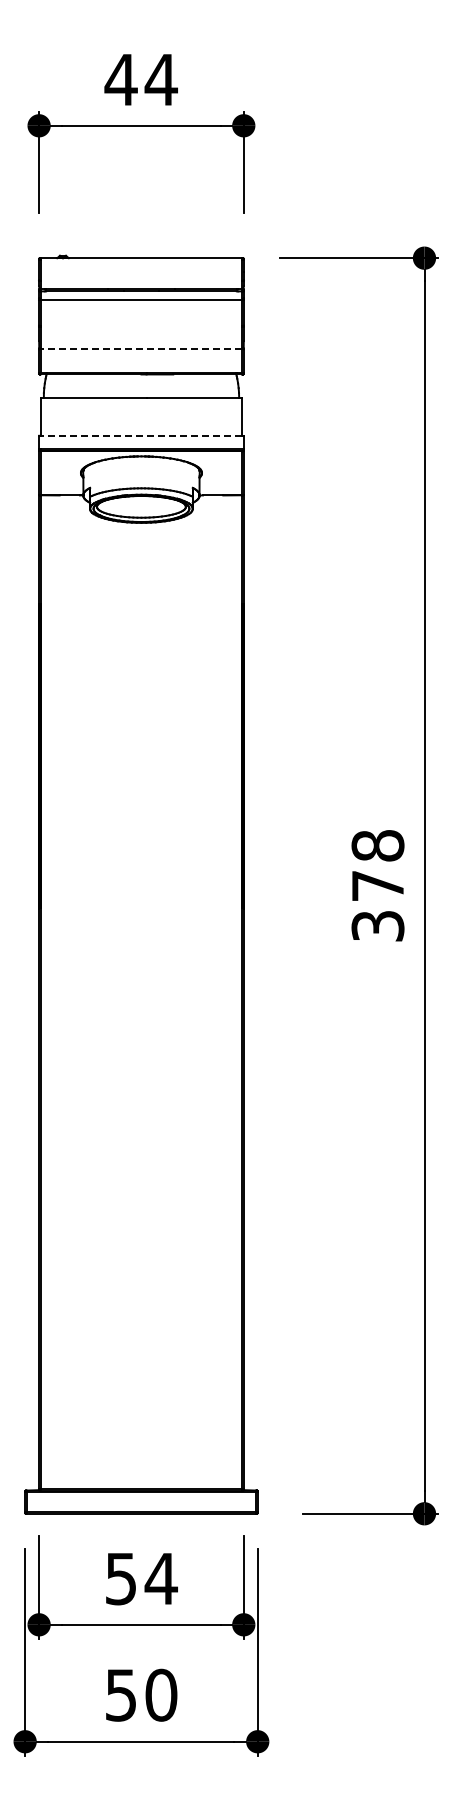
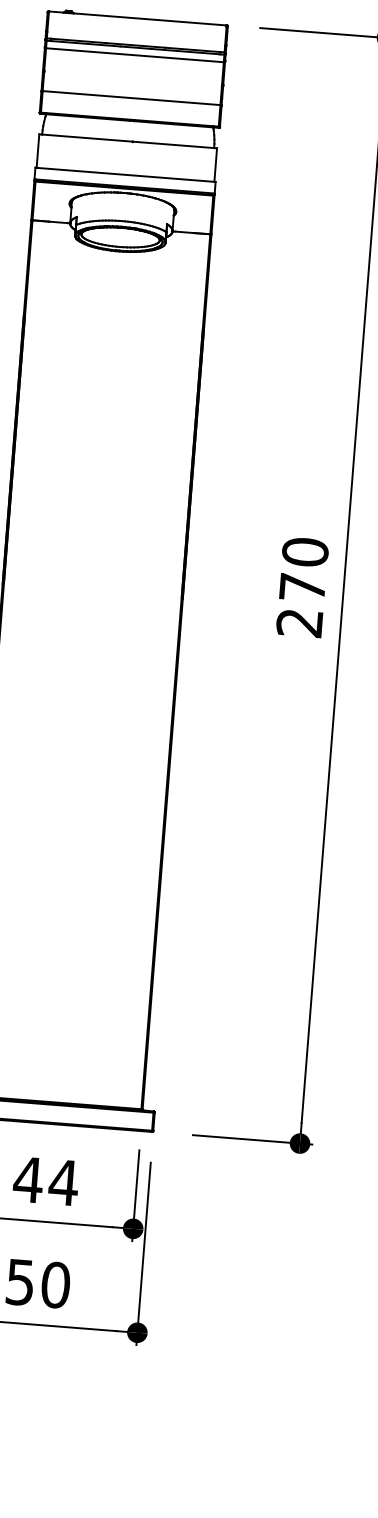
line: (141, 348) -> (131, 97), dashed -> solid
line: (141, 435) -> (125, 174), dashed -> solid
text: (377, 885) -> (302, 587), 378 -> 270
text: (120, 1579) -> (27, 1180), 54 -> 44

